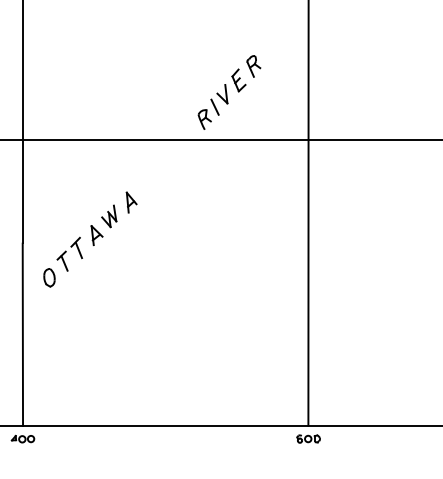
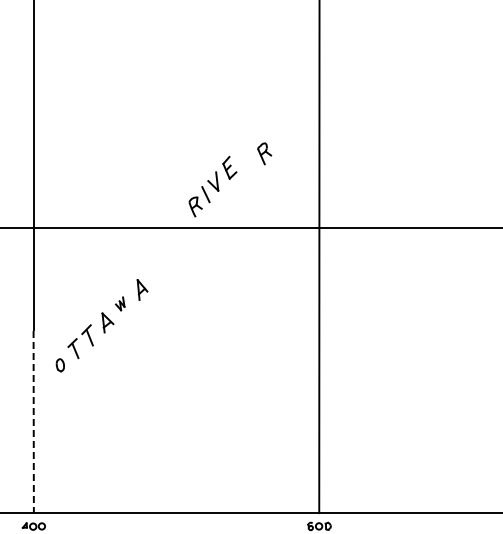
part: (221, 99) -> (212, 186), moved
part: (109, 216) -> (120, 303), size x0.6
part: (49, 278) -> (60, 365), size x0.7
line: (22, 335) -> (33, 422), solid -> dashed

